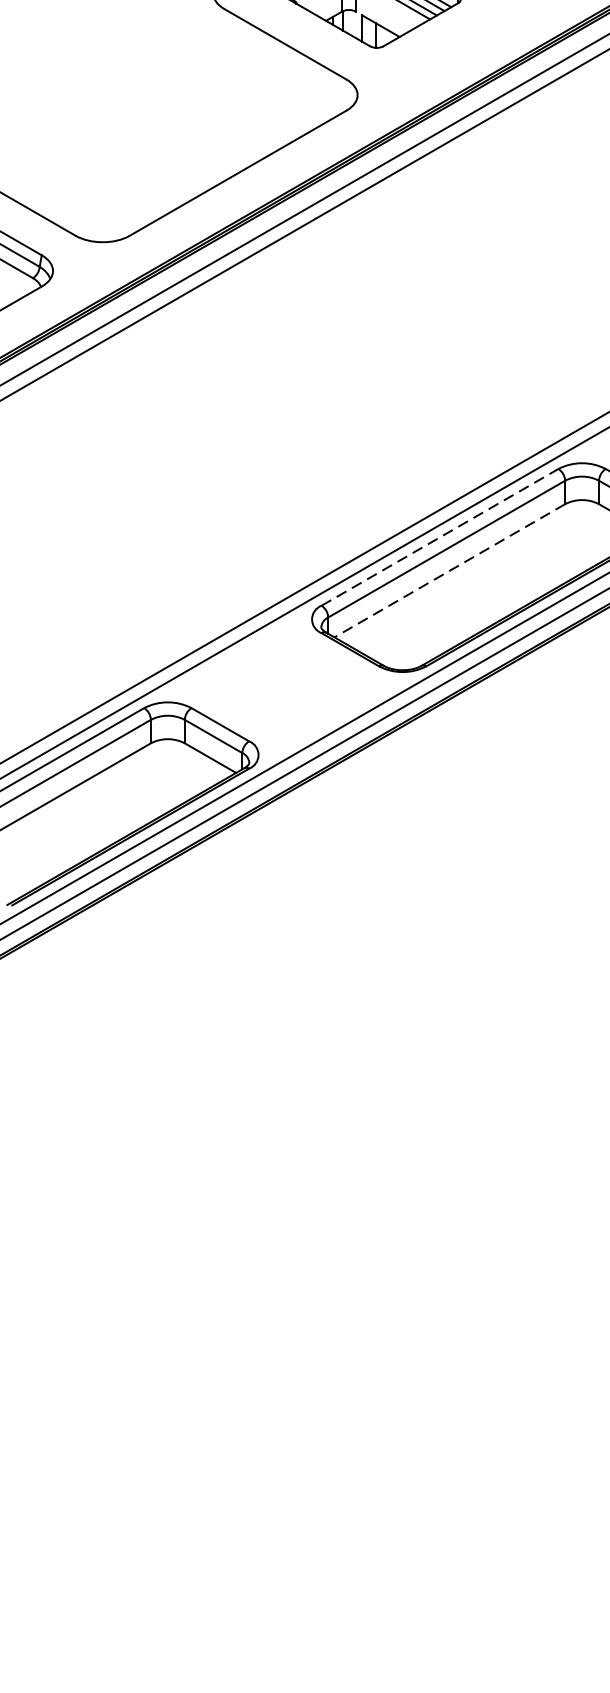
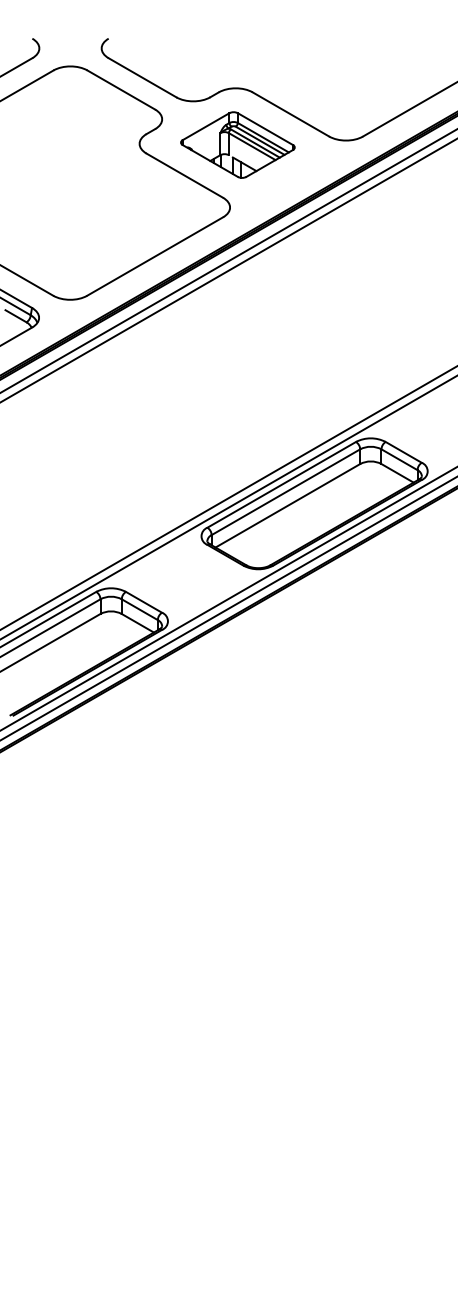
line: (439, 536) -> (281, 484), dashed -> solid
line: (449, 570) -> (287, 505), dashed -> solid

